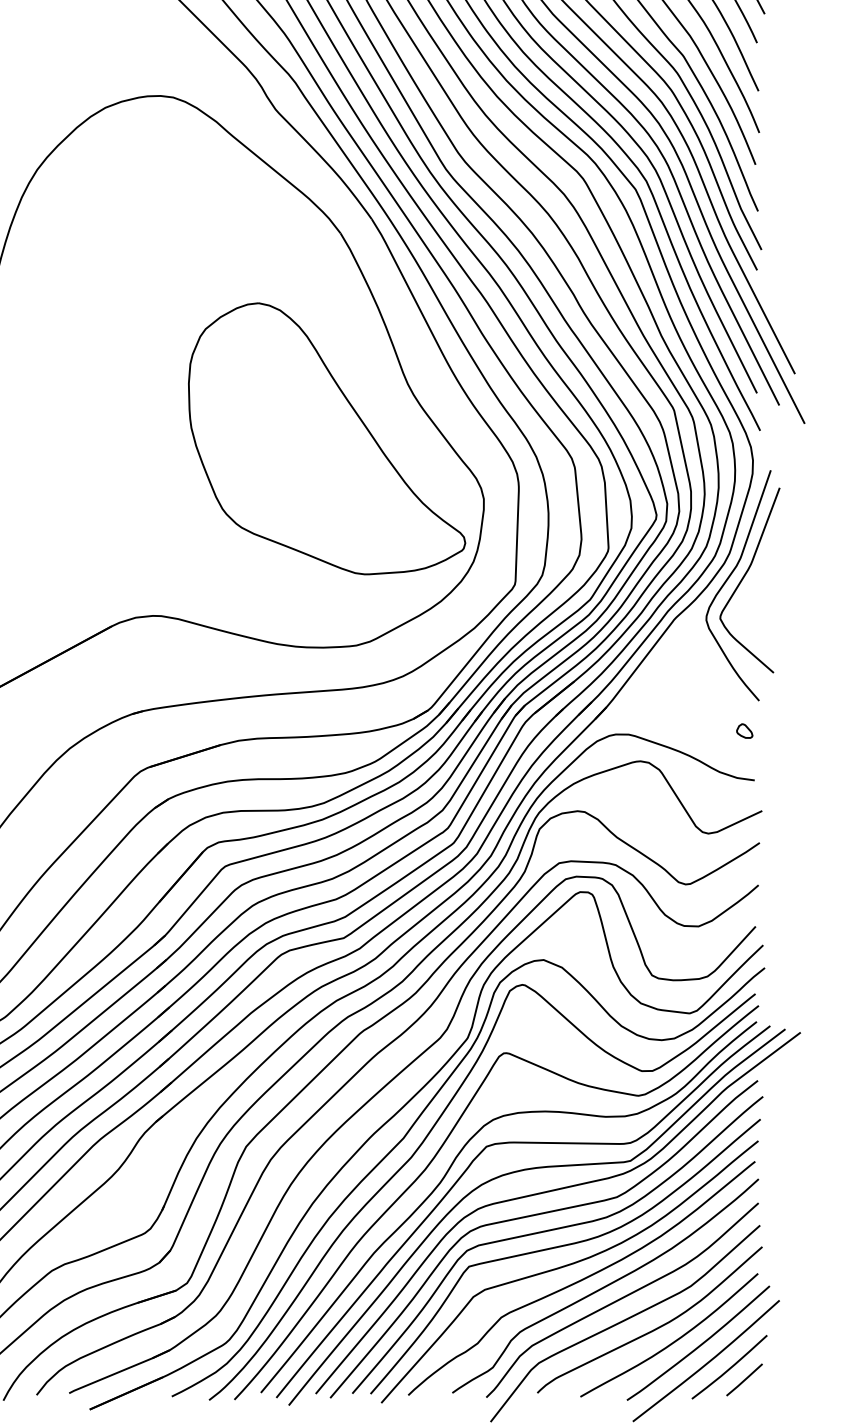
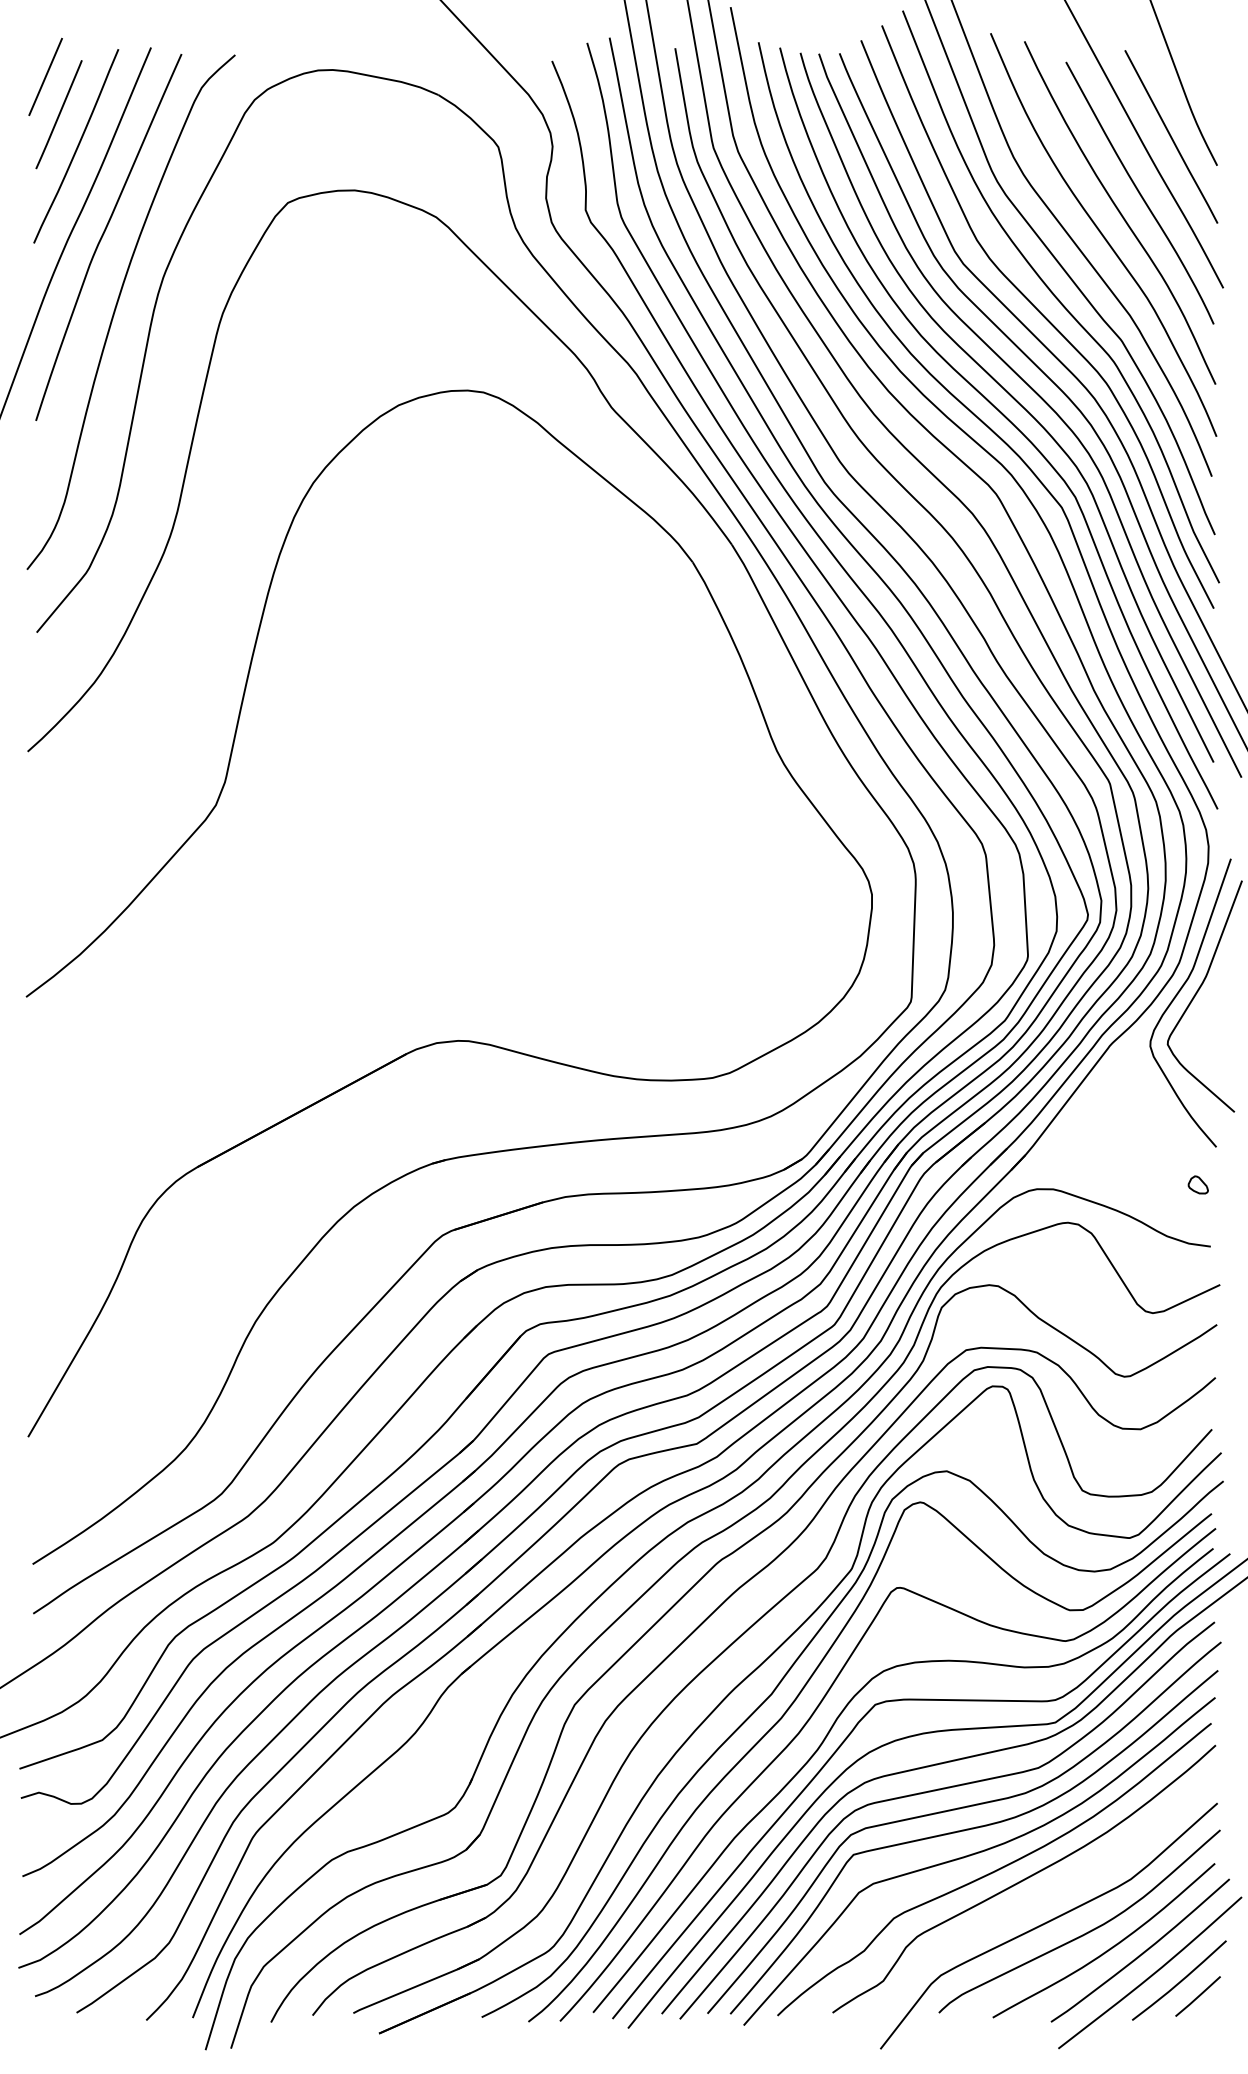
part: (326, 438) -> (675, 819), removed
curve: (621, 1299) -> (1044, 1895), removed

